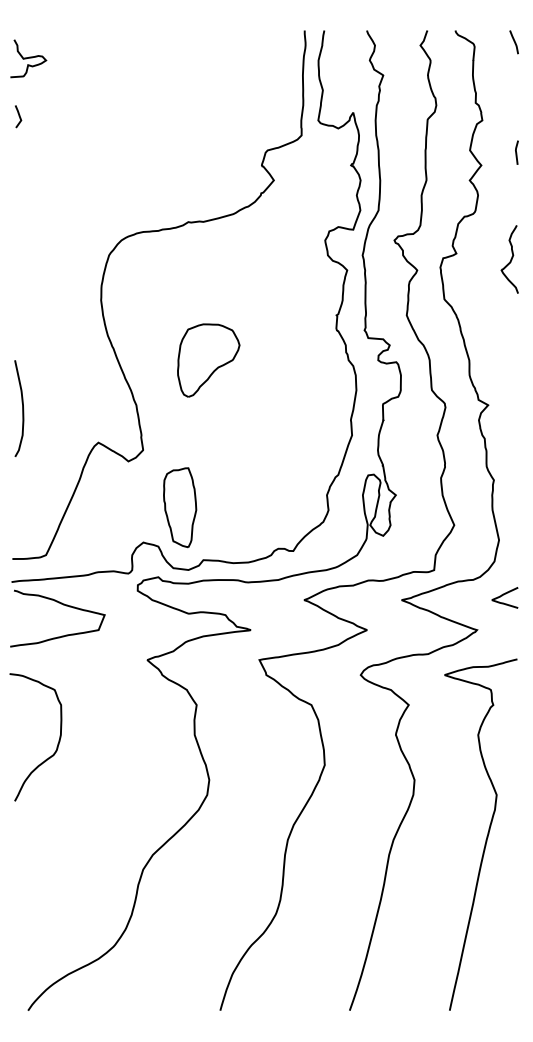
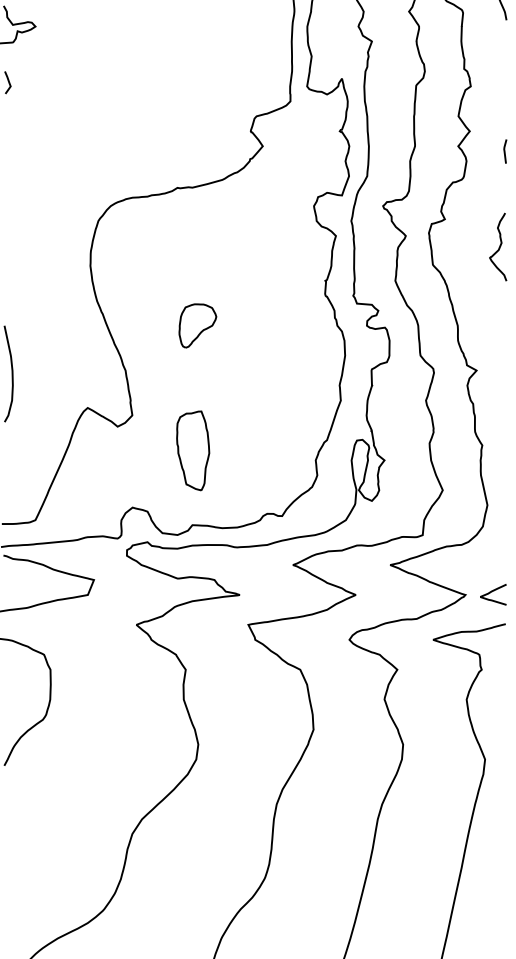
line: (516, 152) -> (504, 151), moved
curve: (510, 259) -> (498, 247), moved
part: (208, 360) -> (197, 325), size x0.6
part: (180, 507) -> (193, 450), moved
curve: (504, 595) -> (492, 592), moved

